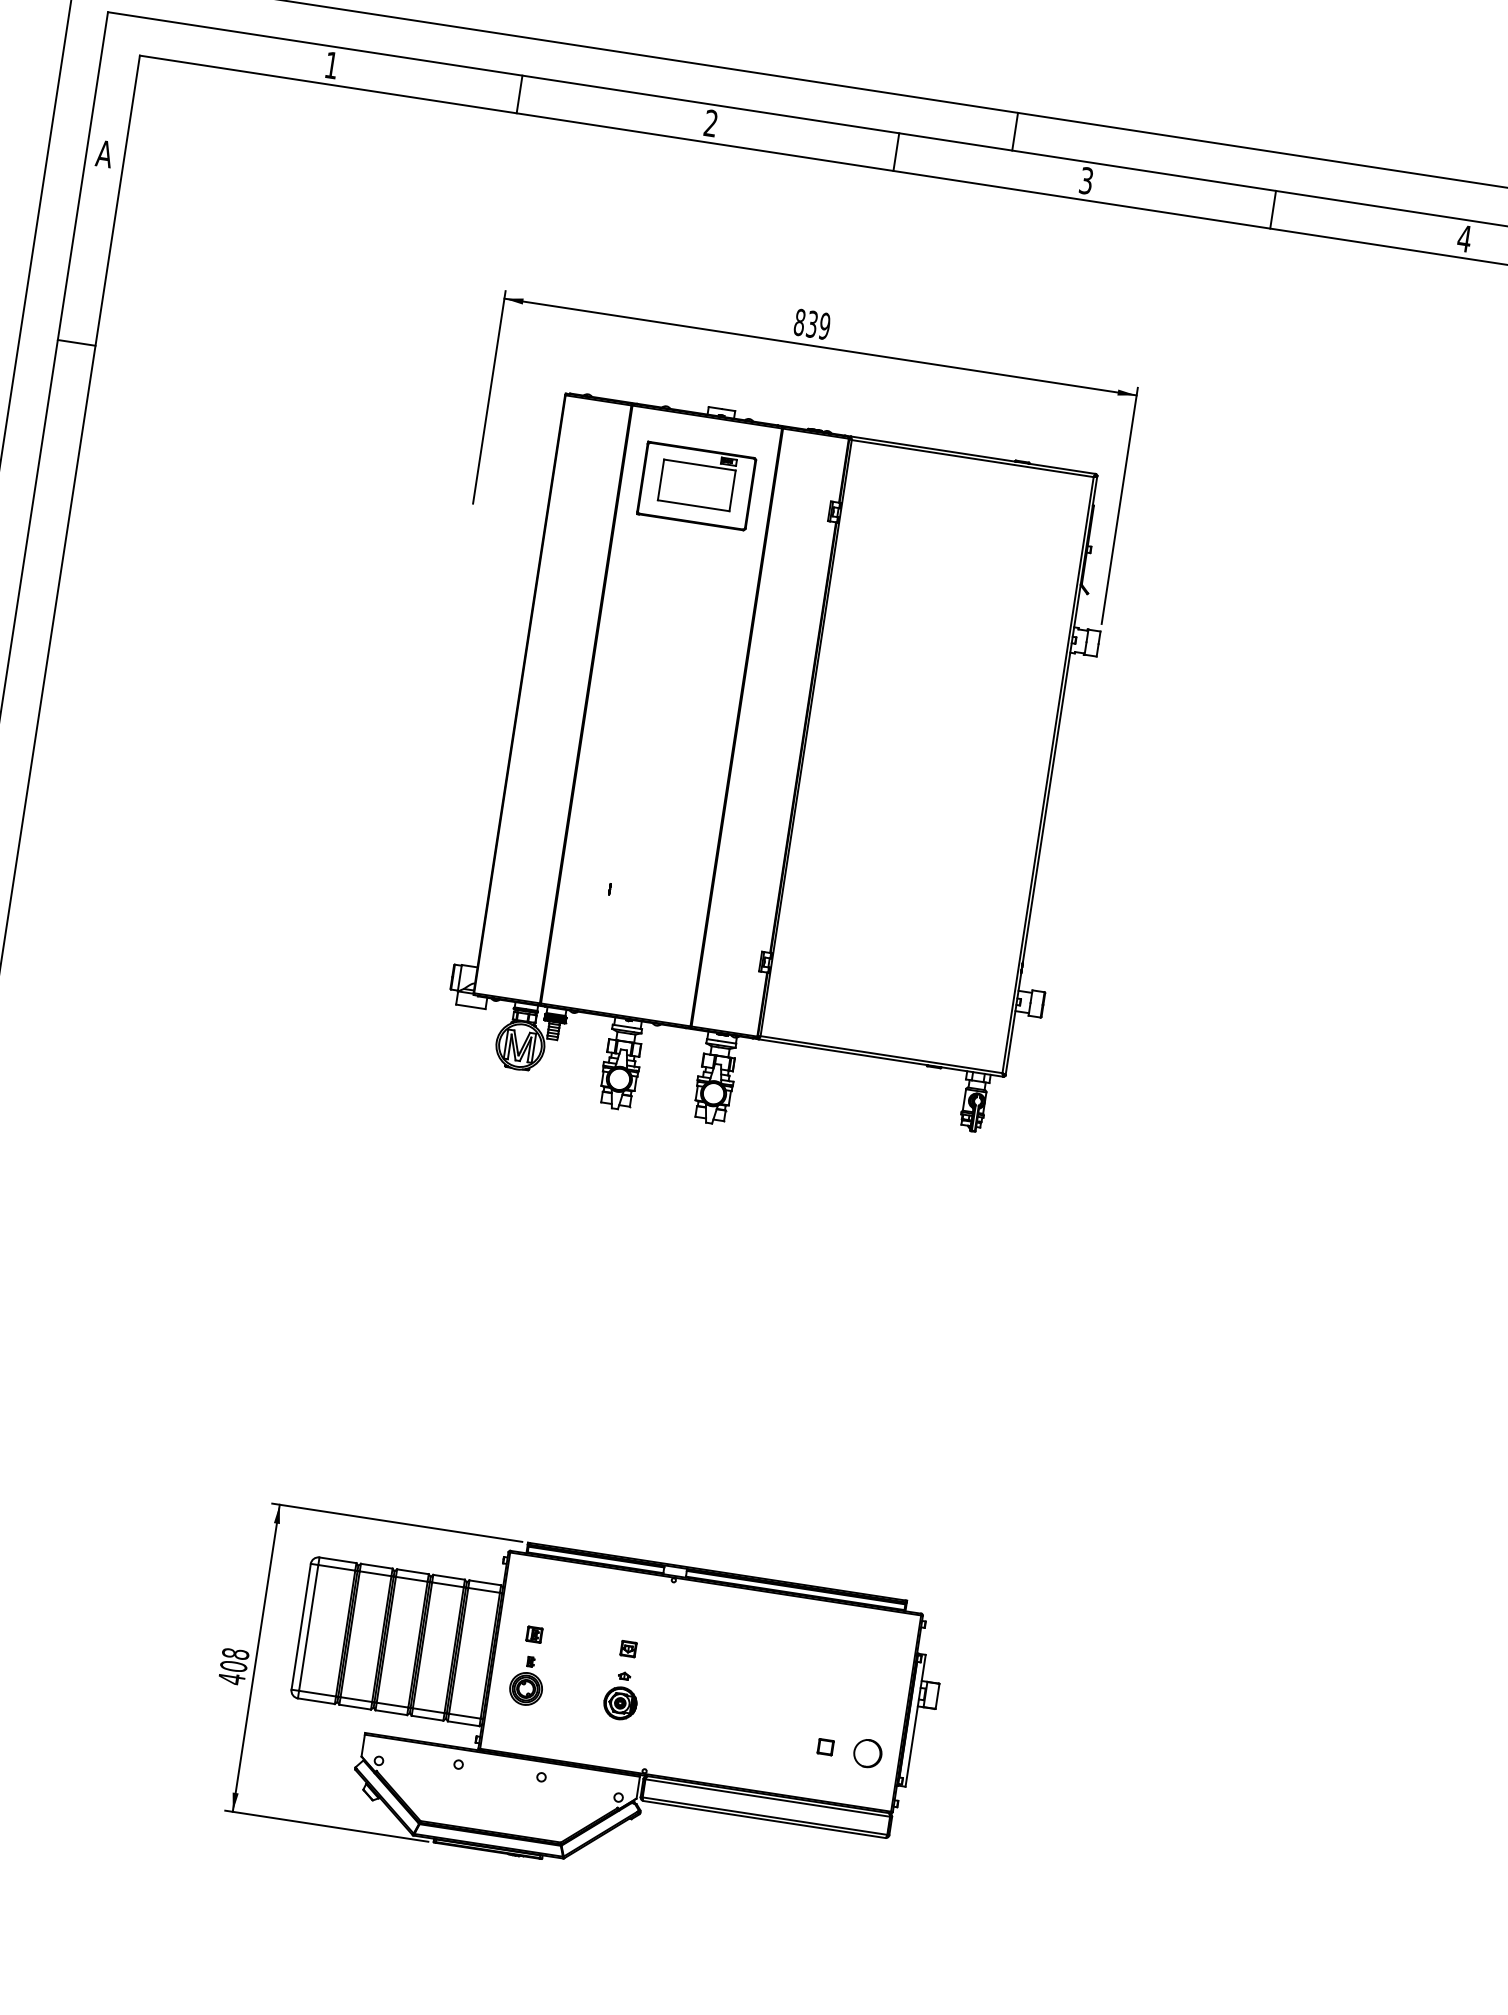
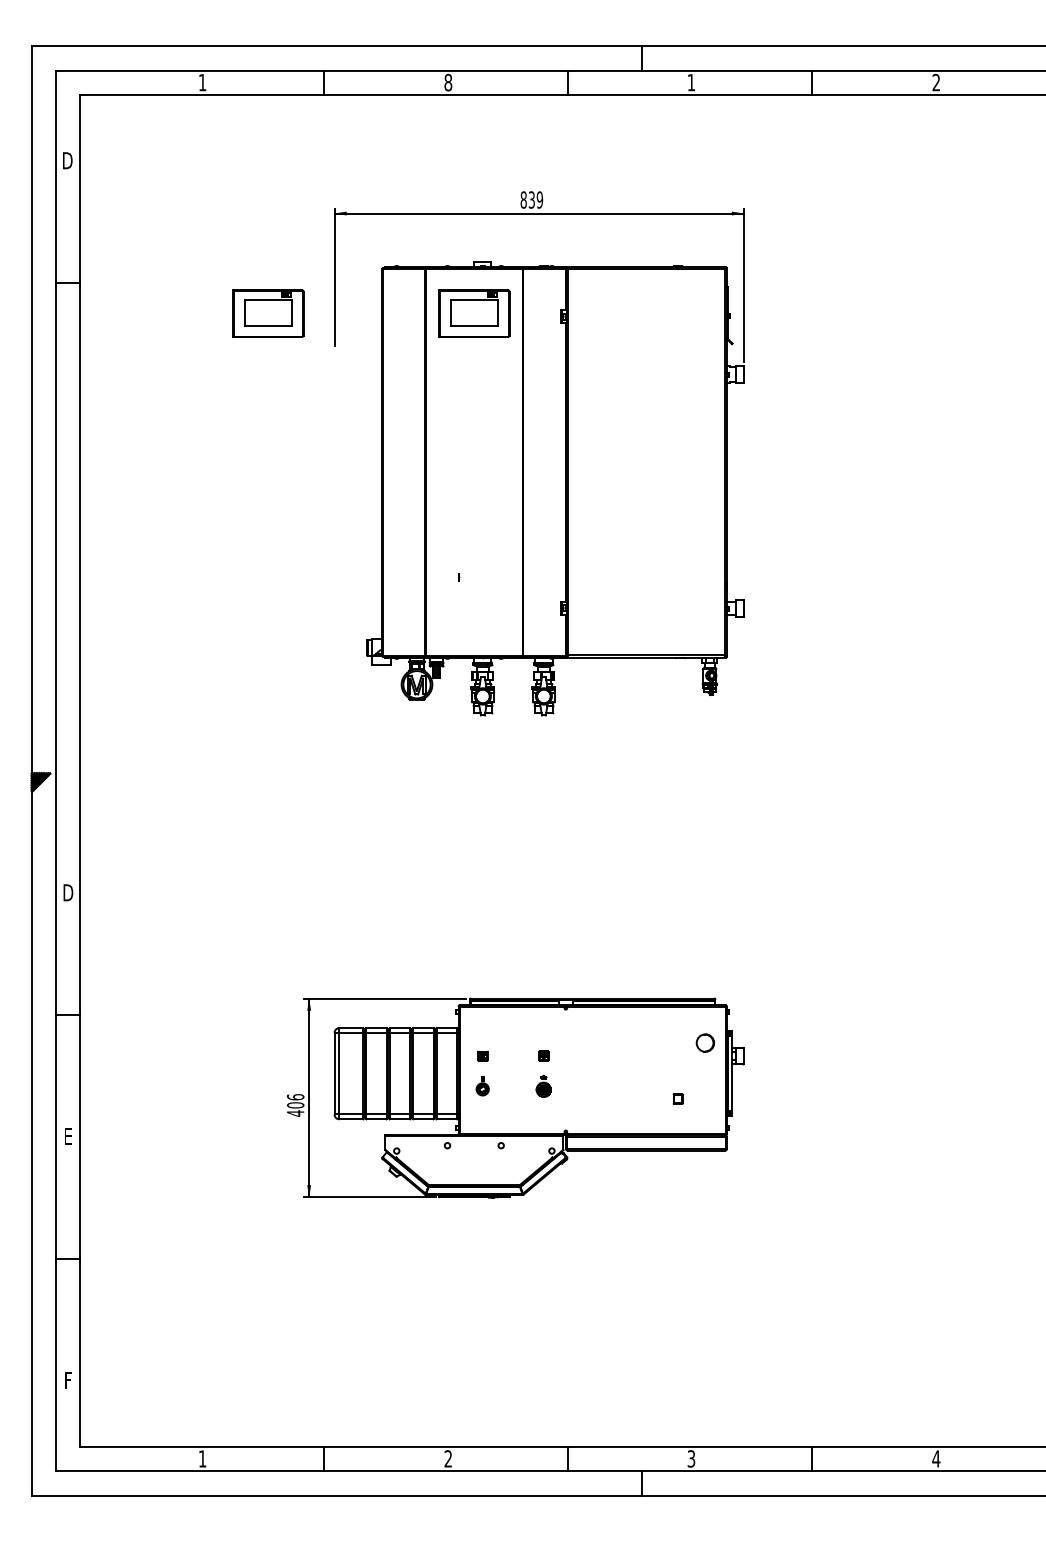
text: (711, 123) -> (448, 82), 2 -> 8
text: (104, 153) -> (67, 160), A -> D
text: (1086, 180) -> (691, 82), 3 -> 1
text: (1464, 238) -> (936, 82), 4 -> 2
part: (378, 437) -> (268, 313), added
text: (235, 1654) -> (295, 1097), 408 -> 406
part: (526, 1681) -> (482, 1086), size x0.6
part: (620, 1695) -> (543, 1086), size x0.7
circle: (866, 1752) -> (704, 1042), moved

